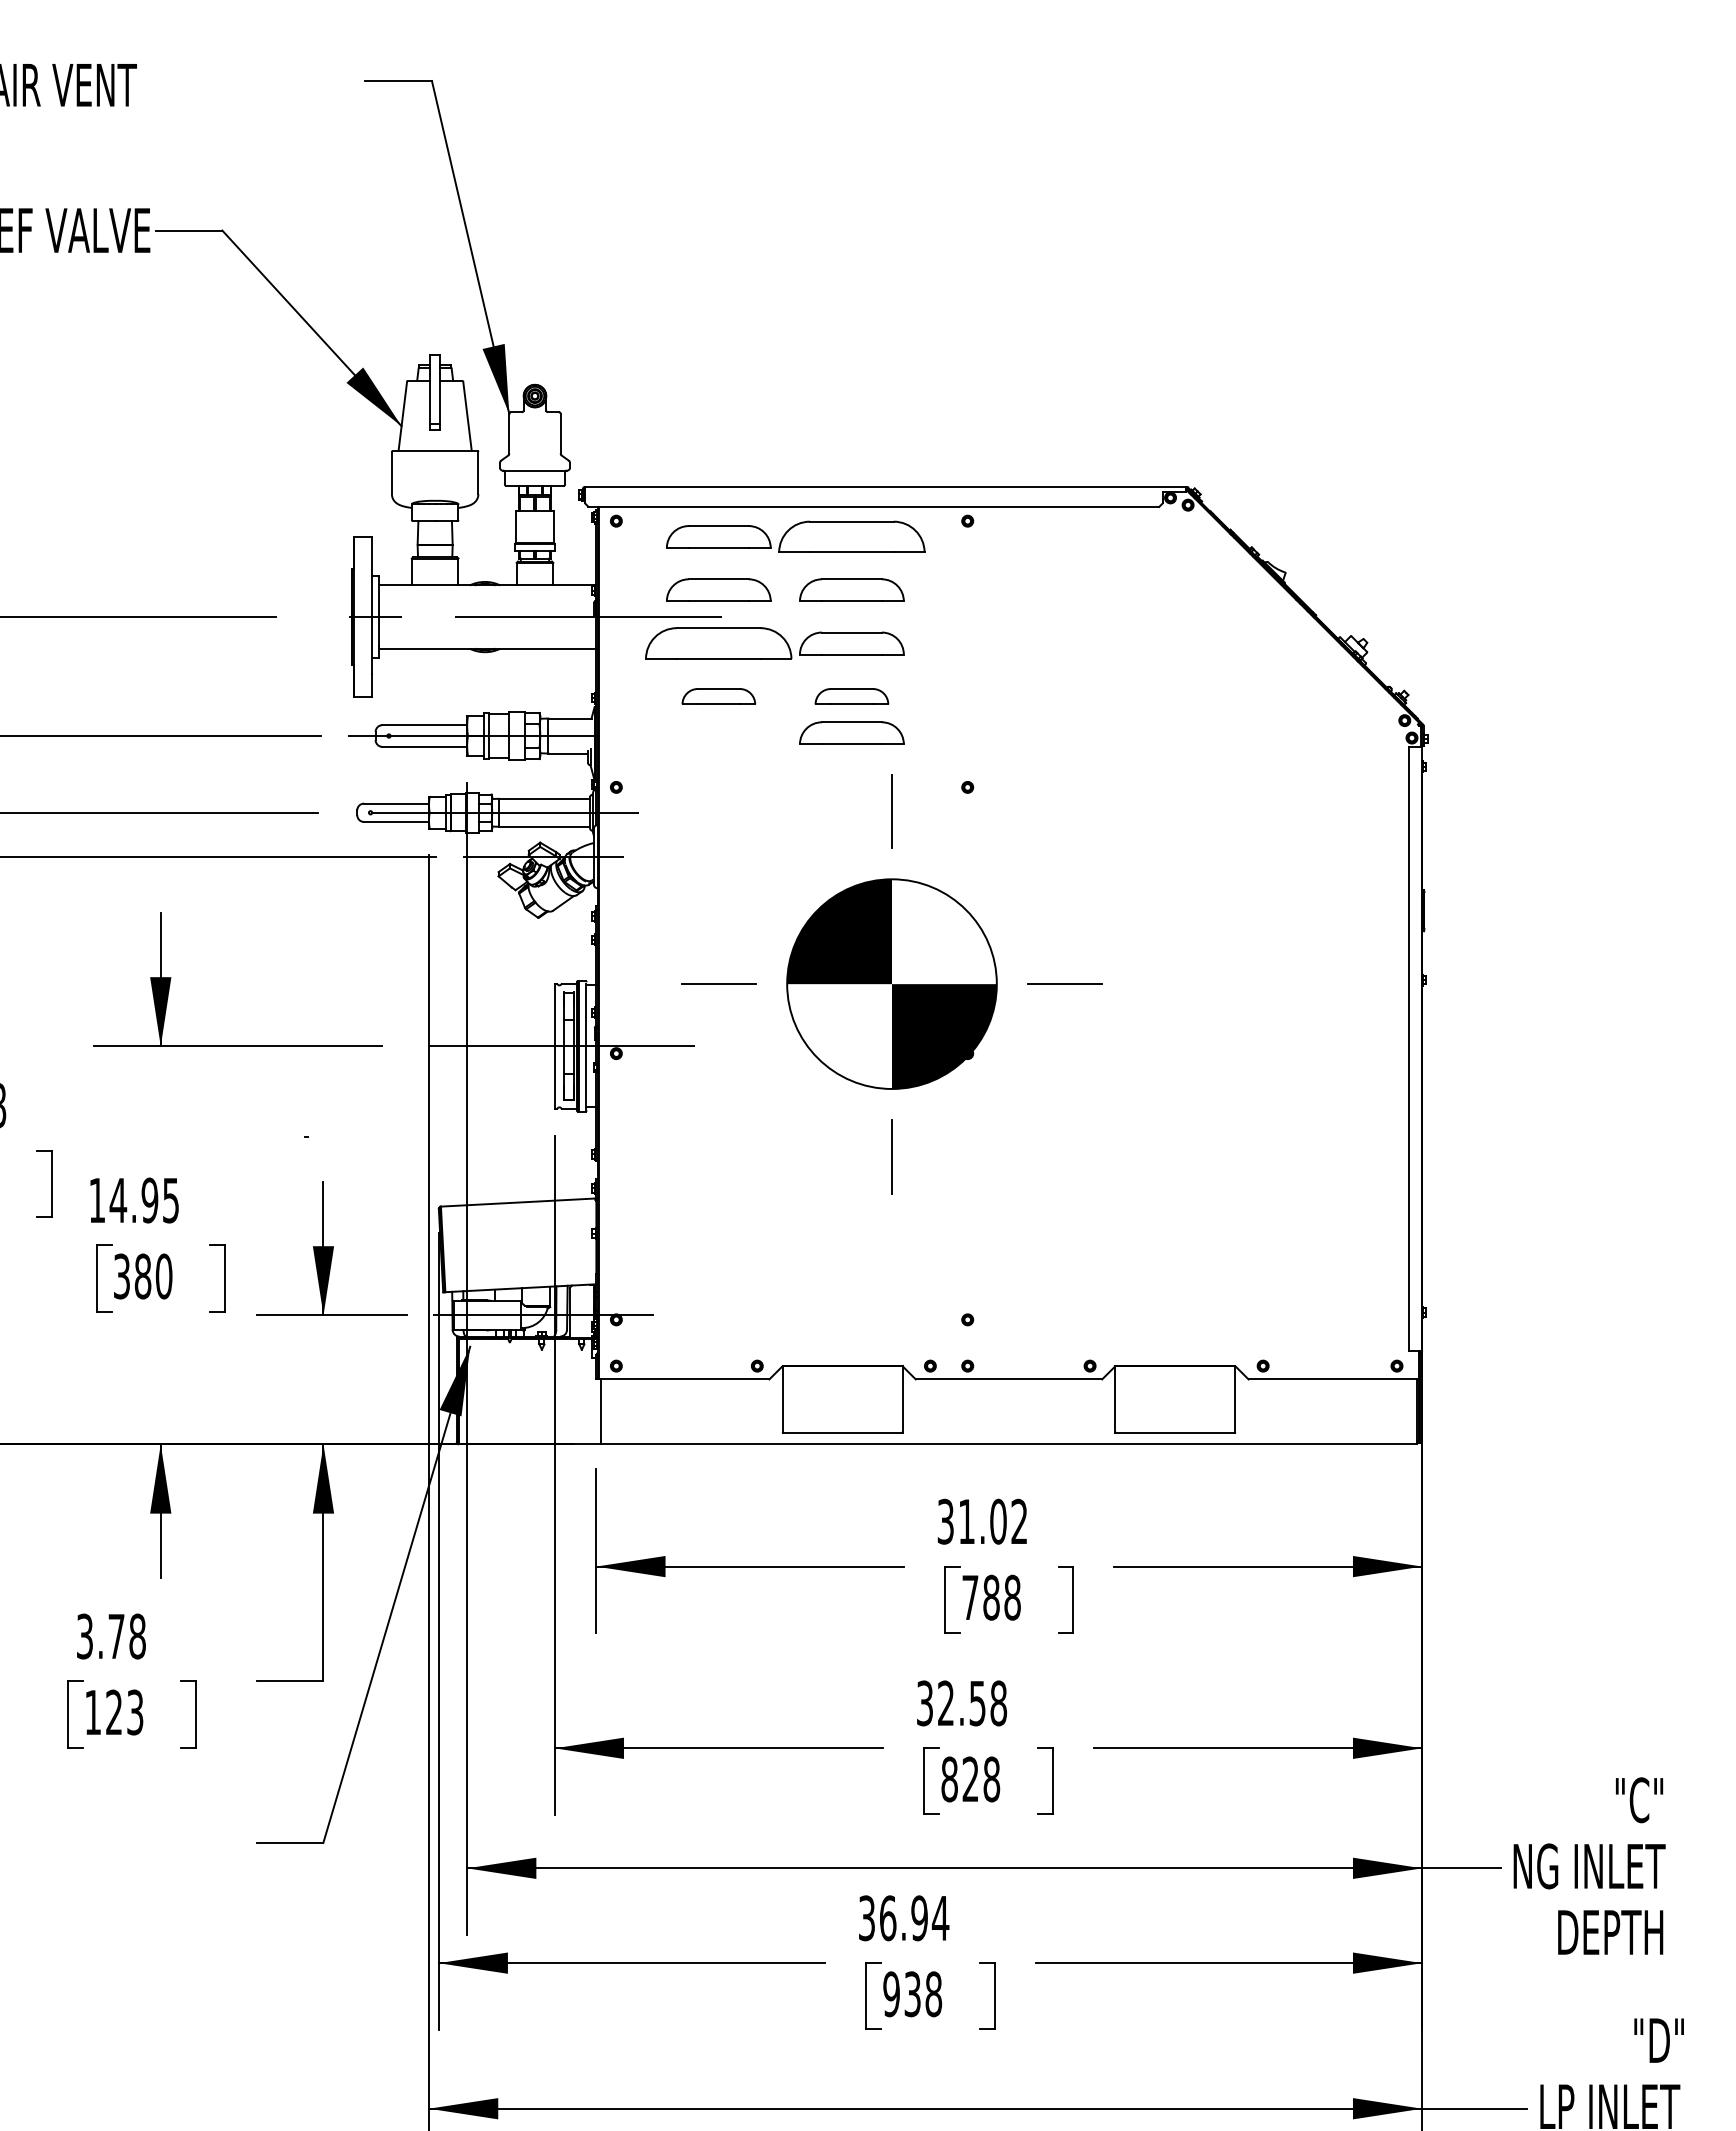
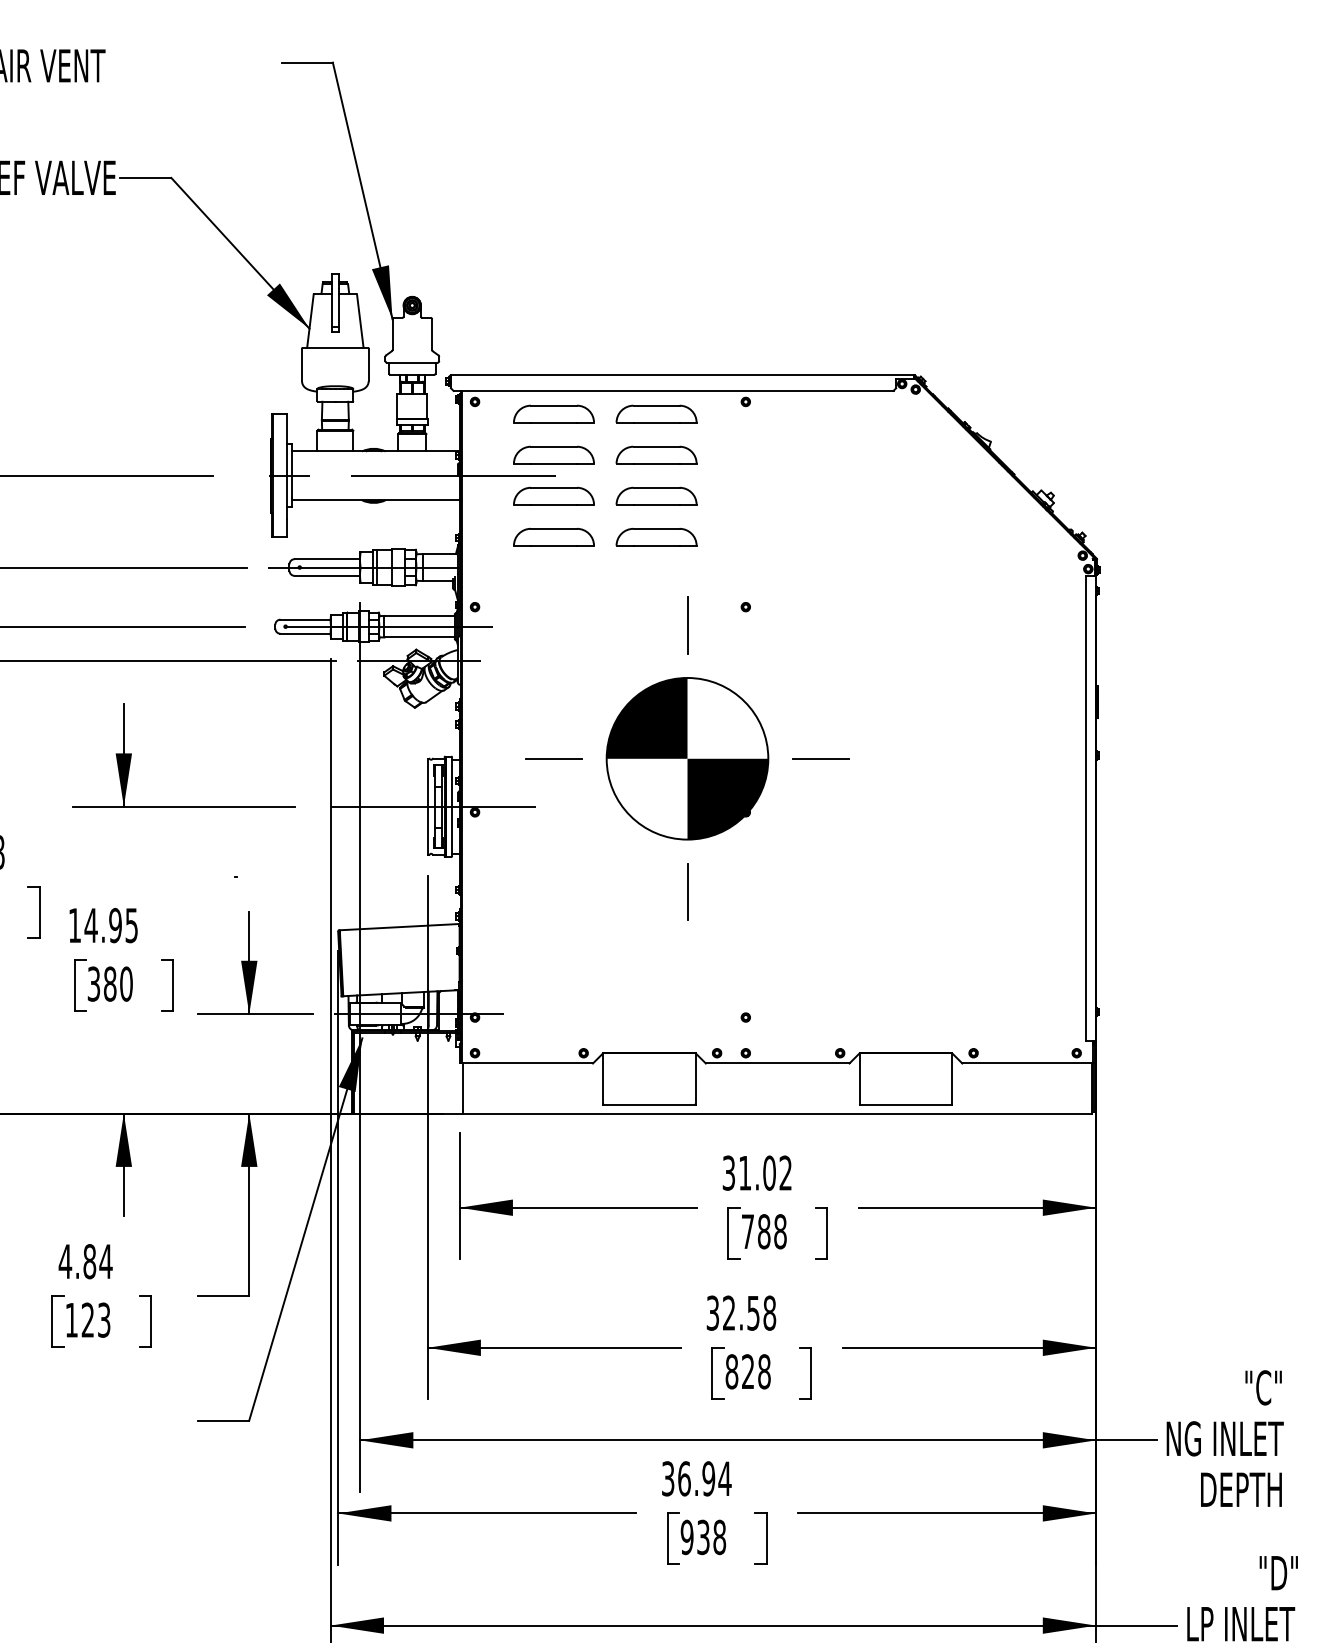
part: (851, 536) -> (656, 413), size x0.71
part: (718, 643) -> (553, 496), size x0.71
part: (718, 696) -> (553, 537), size x1.43
part: (851, 696) -> (656, 537), size x1.43
part: (851, 732) -> (656, 564), removed
text: (111, 1636) -> (85, 1261), 3.78 -> 4.84

